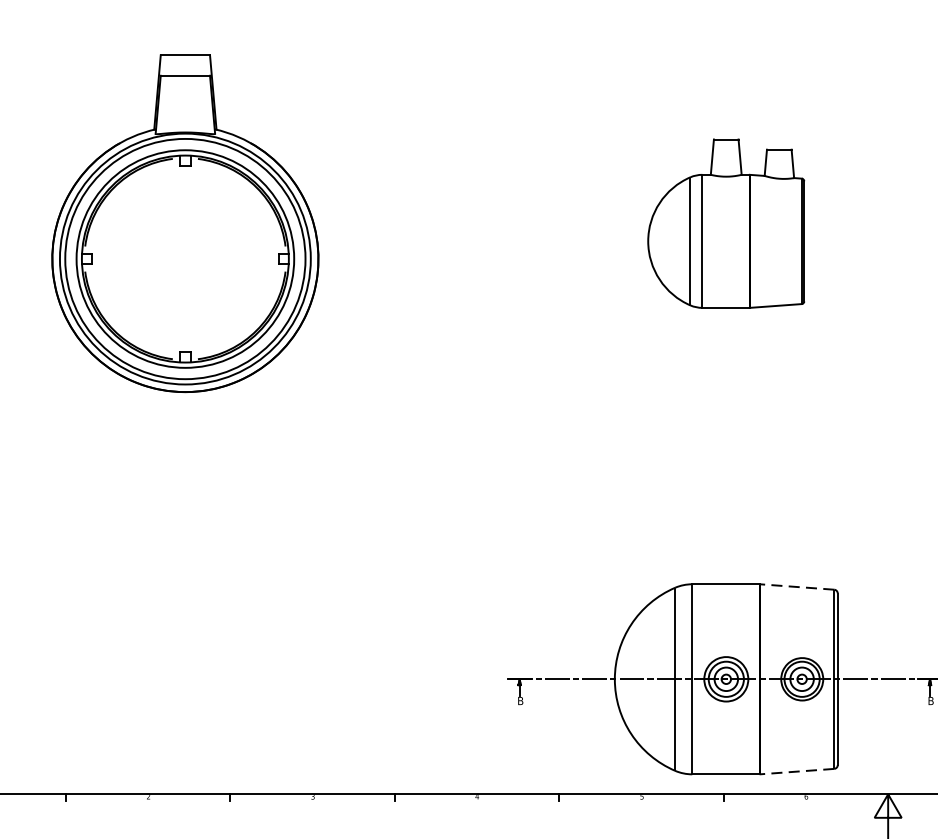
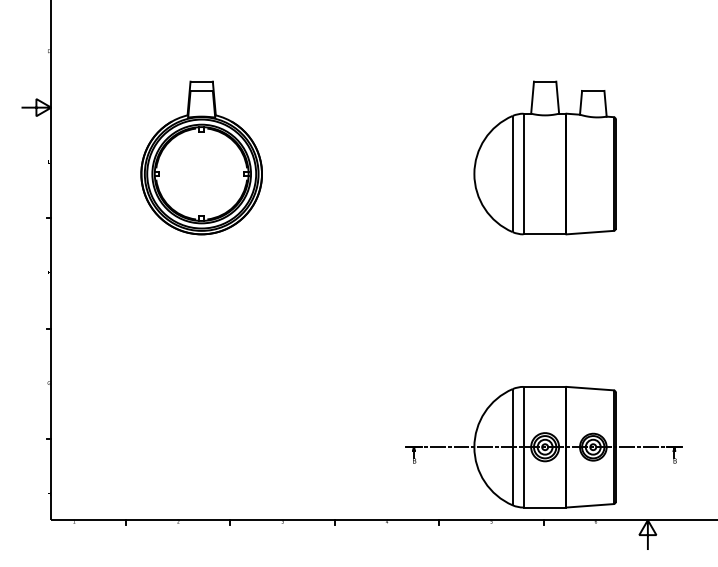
part: (184, 222) -> (201, 157), size x0.71
part: (725, 222) -> (544, 157), size x1.43
line: (797, 586) -> (590, 388), dashed -> solid
line: (797, 771) -> (590, 505), dashed -> solid

